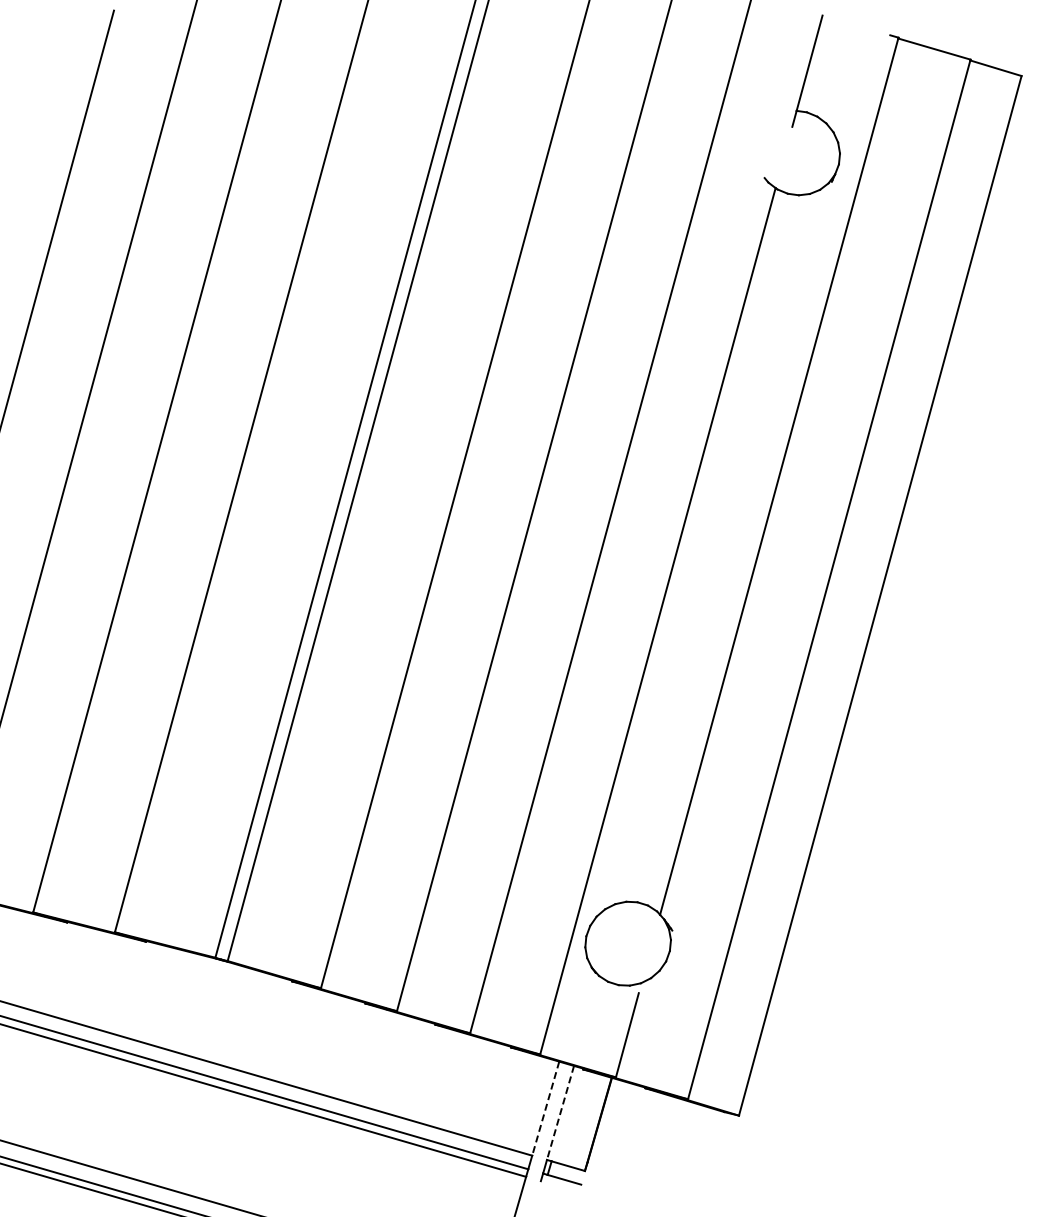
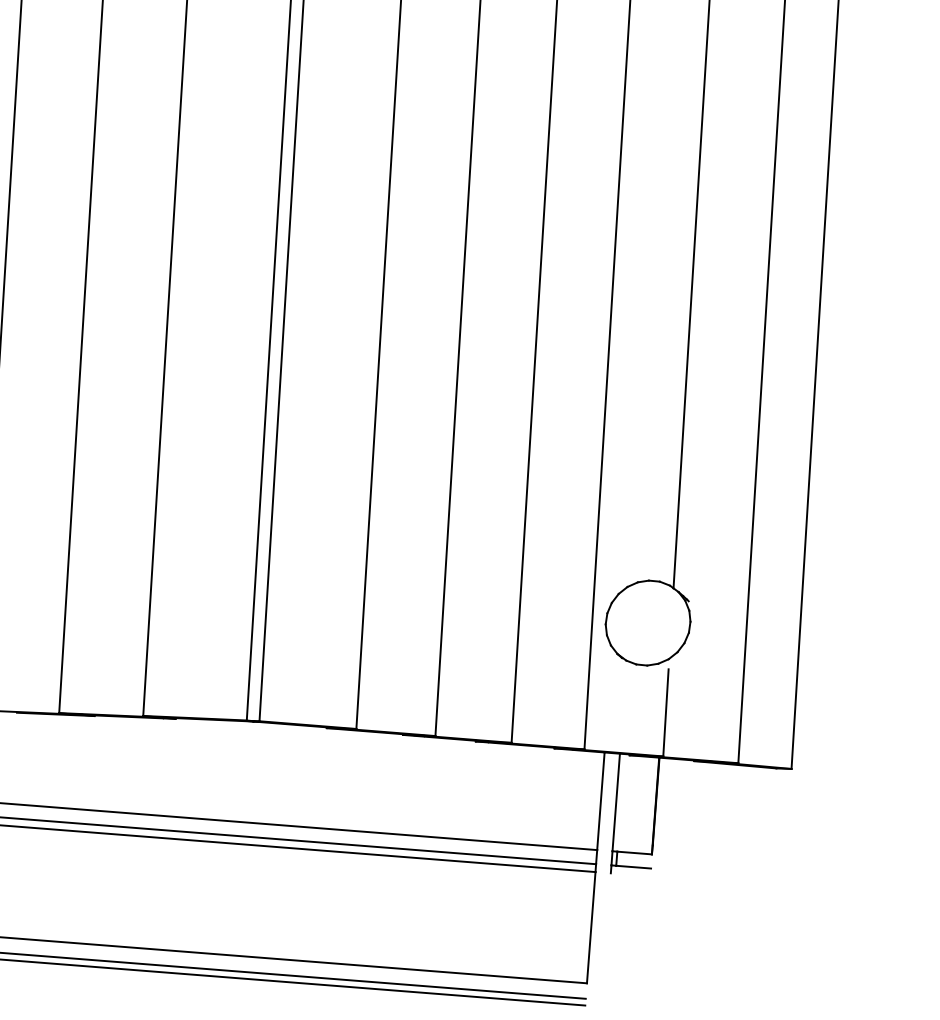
line: (545, 1108) -> (600, 801), dashed -> solid
line: (560, 1112) -> (616, 802), dashed -> solid

